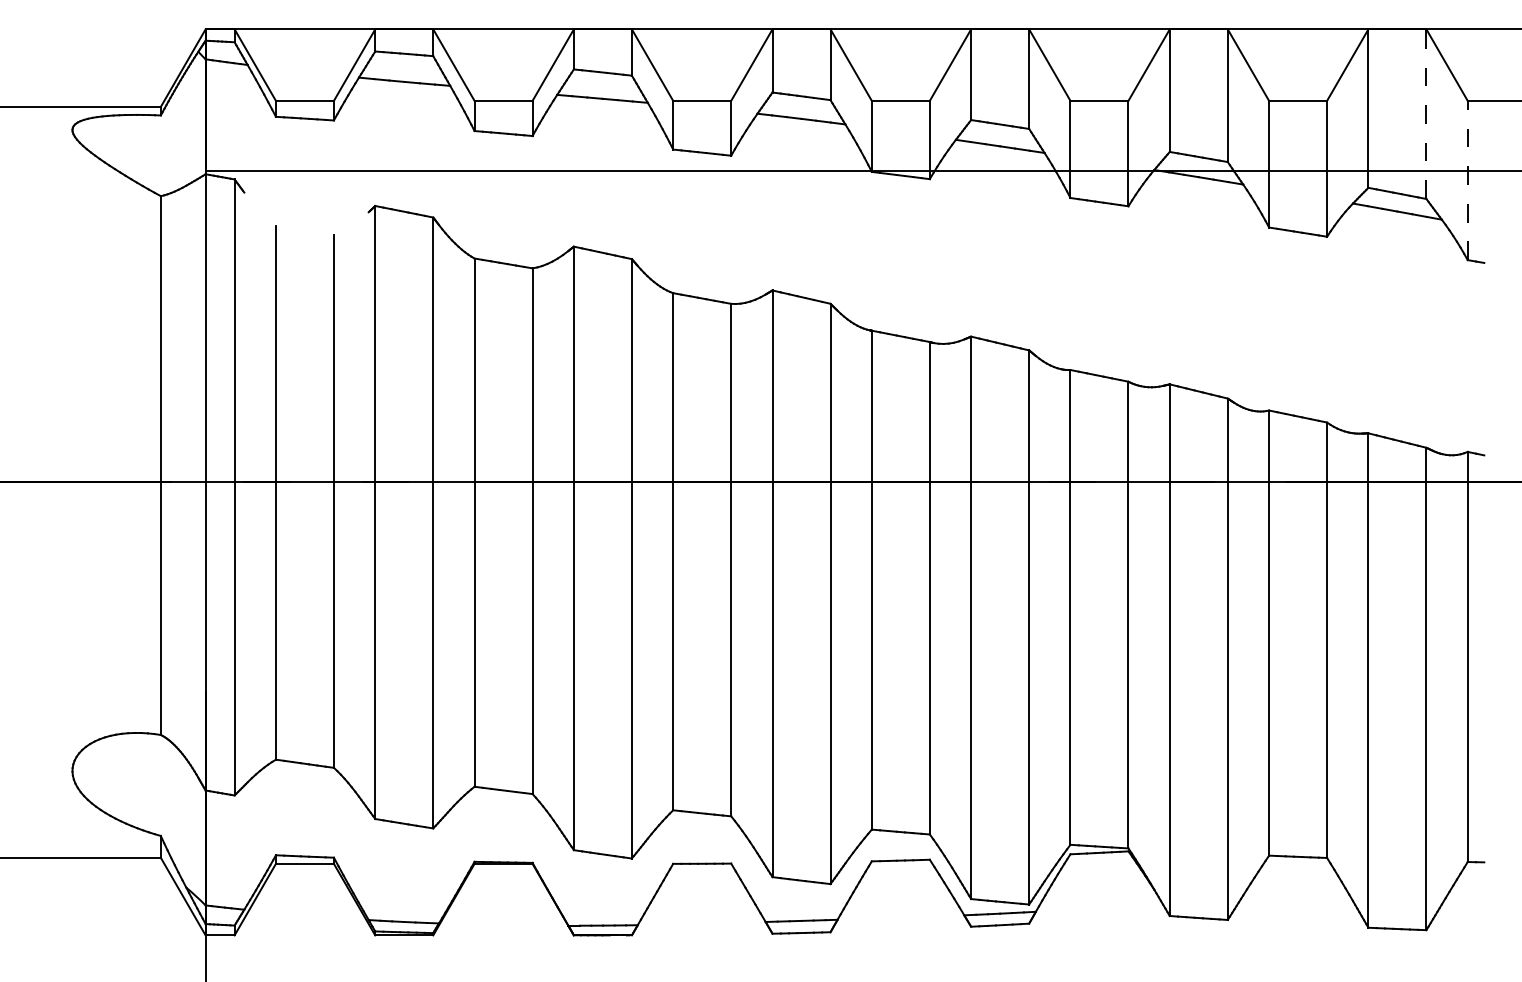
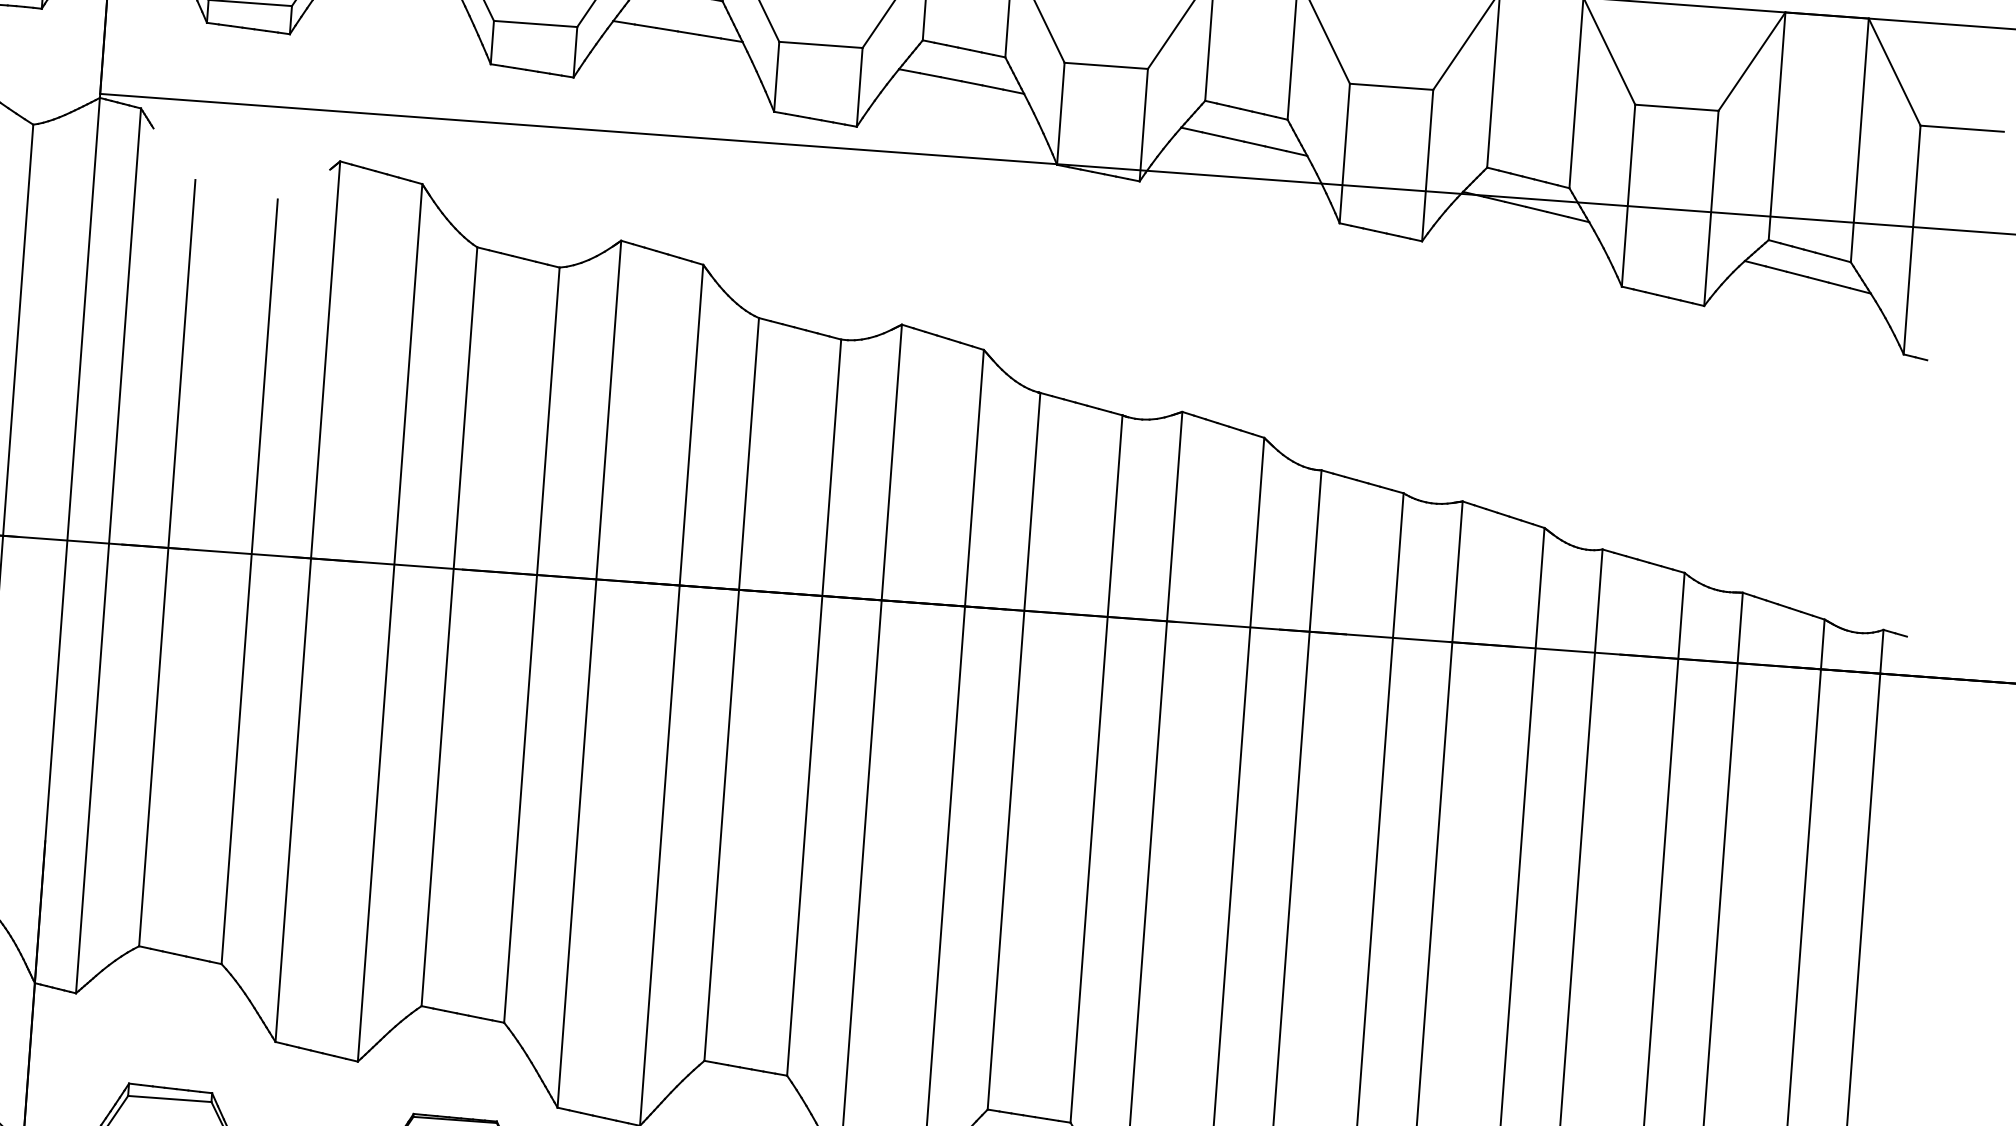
line: (1426, 114) -> (1859, 140), dashed -> solid
line: (1467, 180) -> (1911, 240), dashed -> solid

